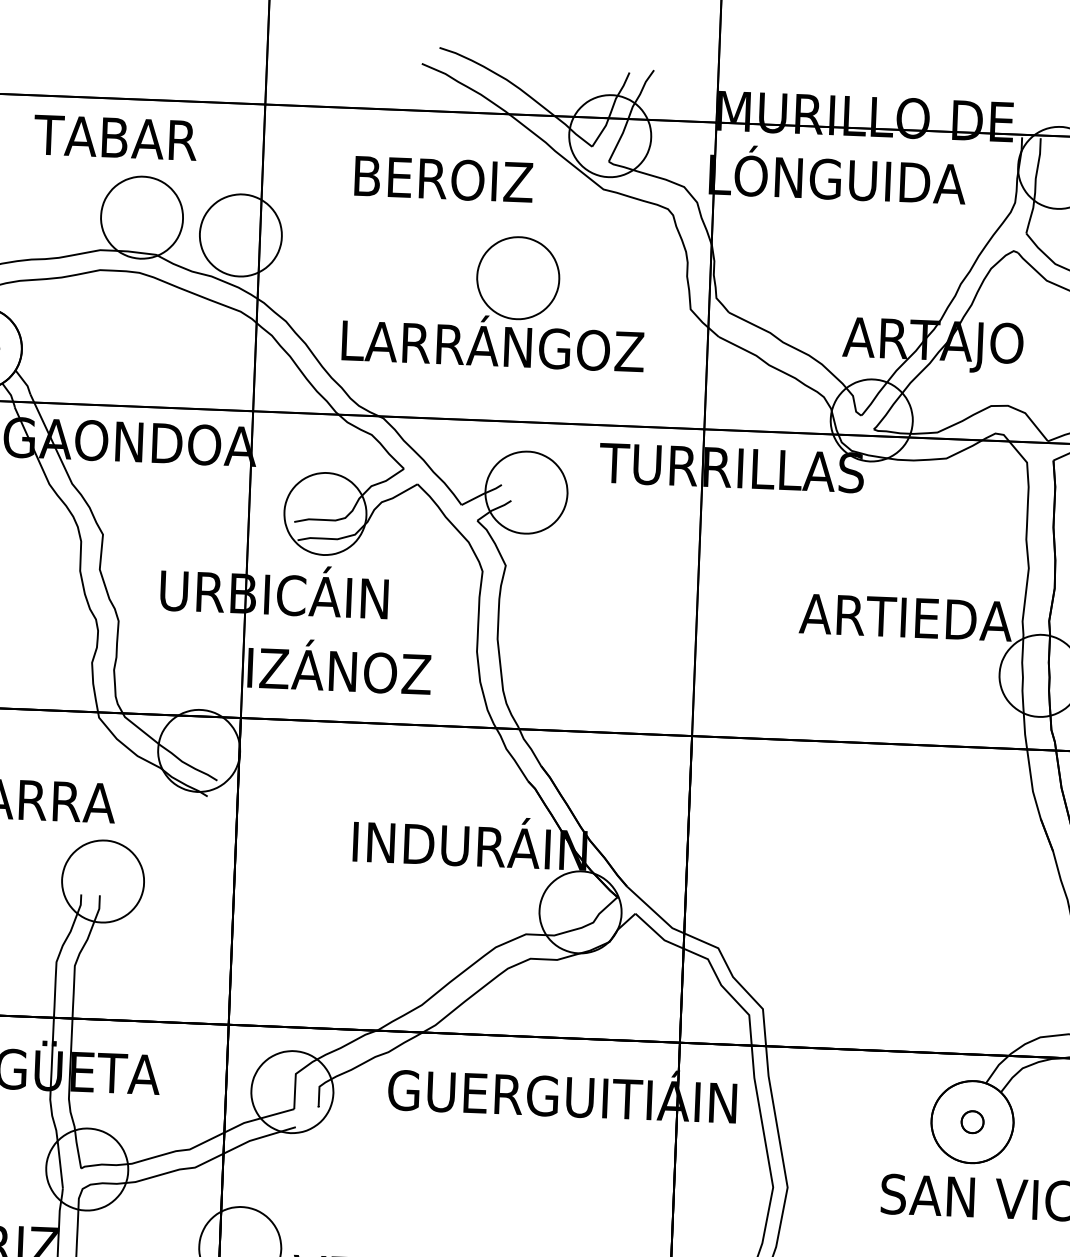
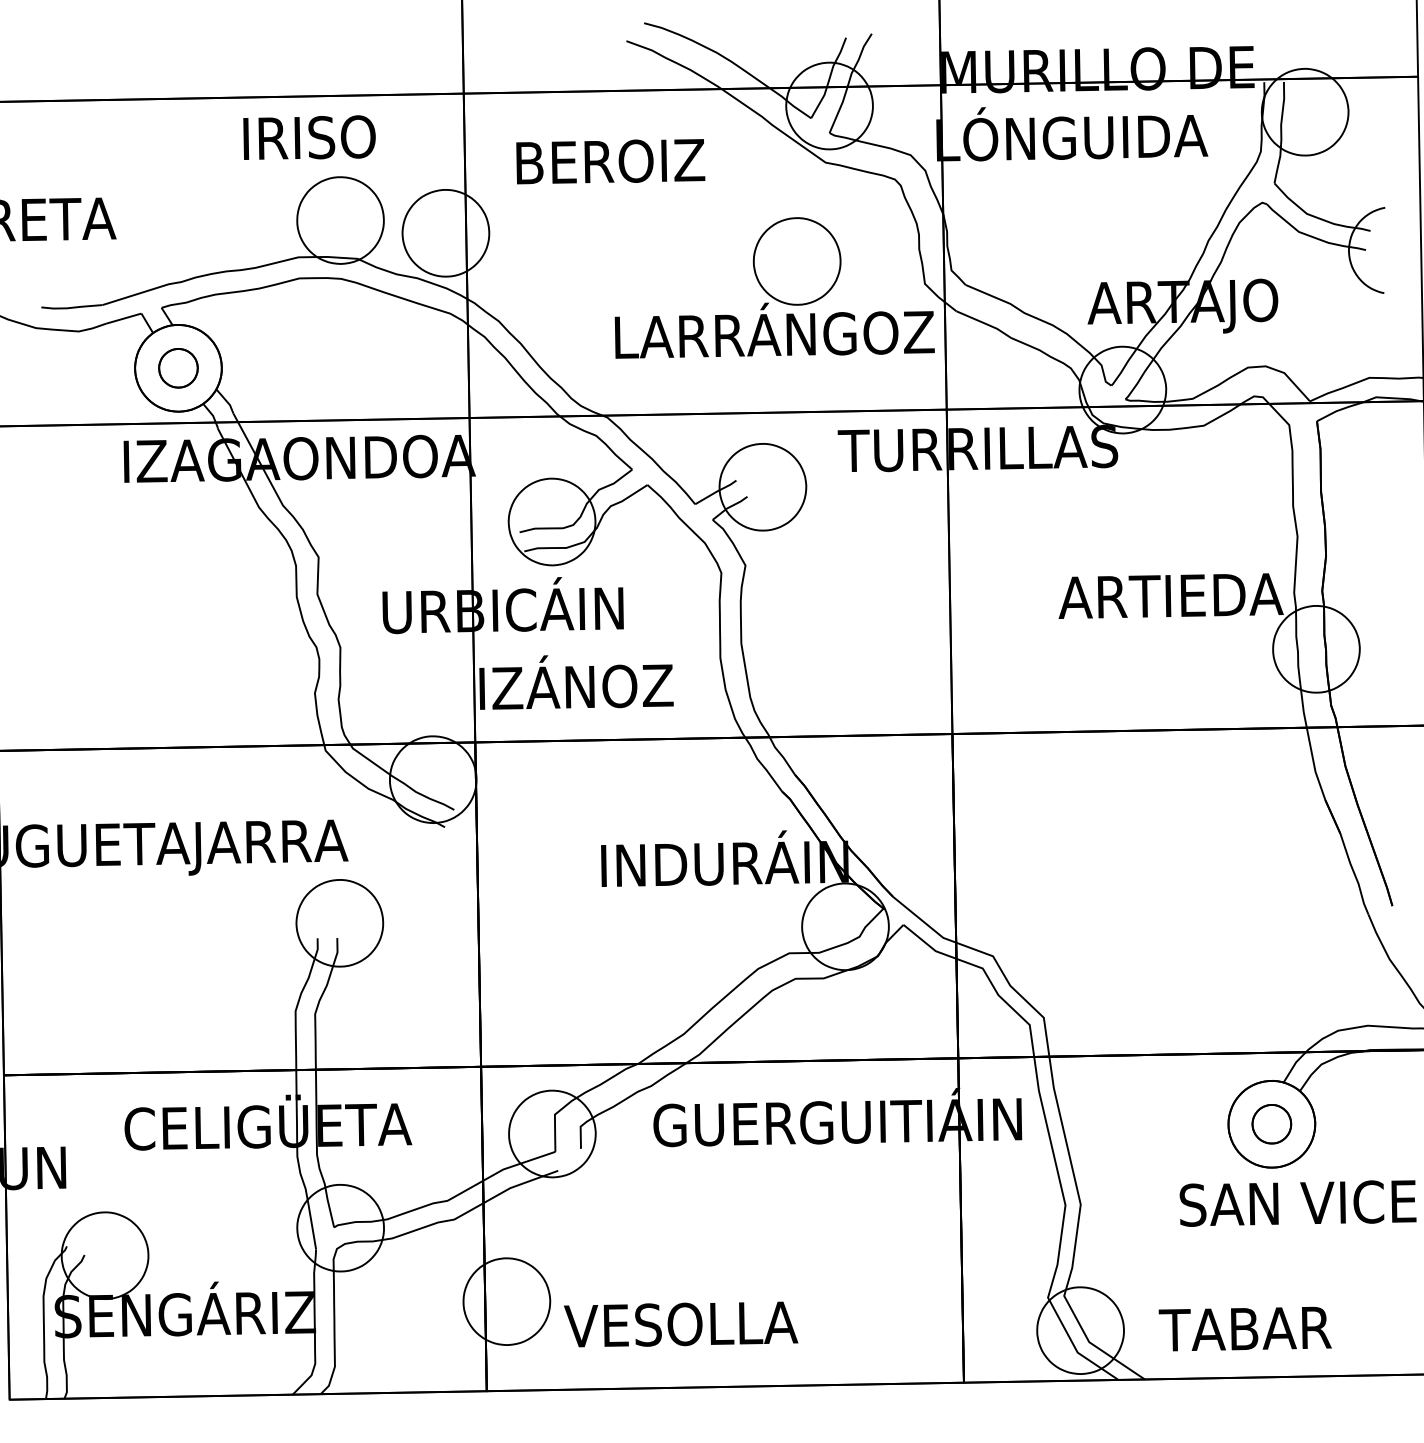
text: (115, 137) -> (307, 137), TABAR -> IRISO
text: (443, 179) -> (610, 161), moved
part: (495, 301) -> (774, 287), moved
part: (972, 1122) -> (1271, 1124), size x1.67

